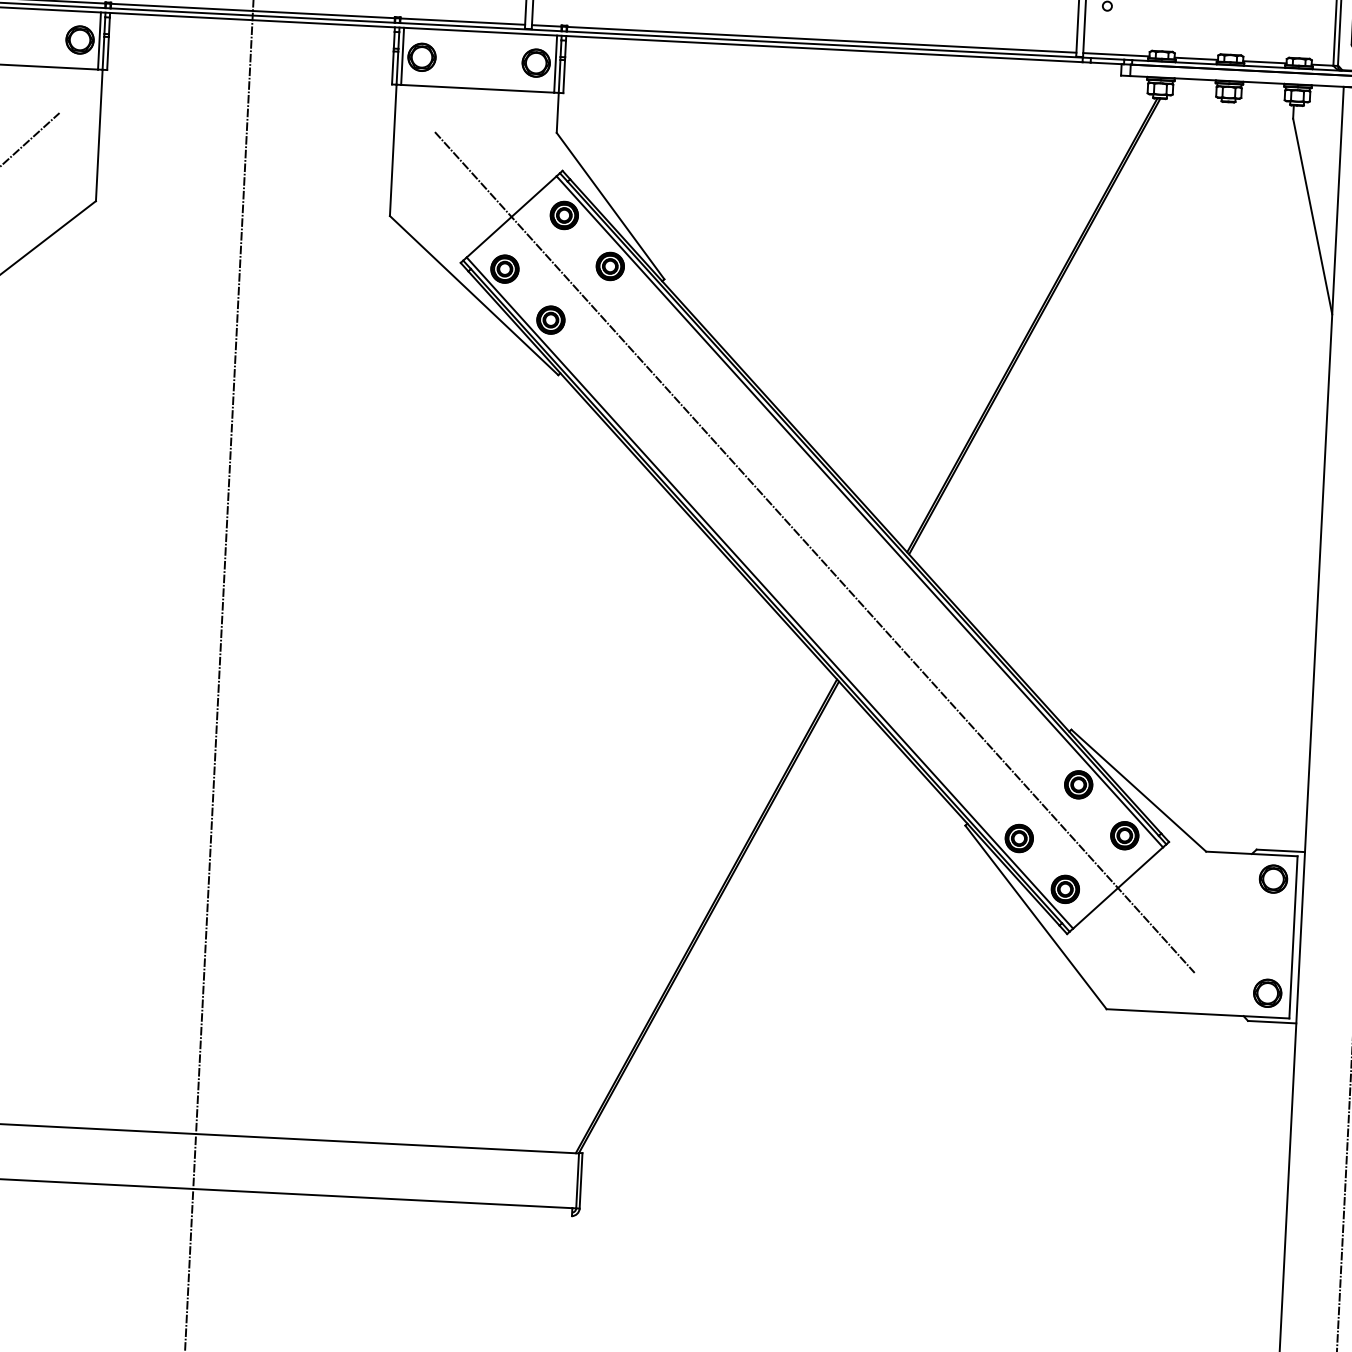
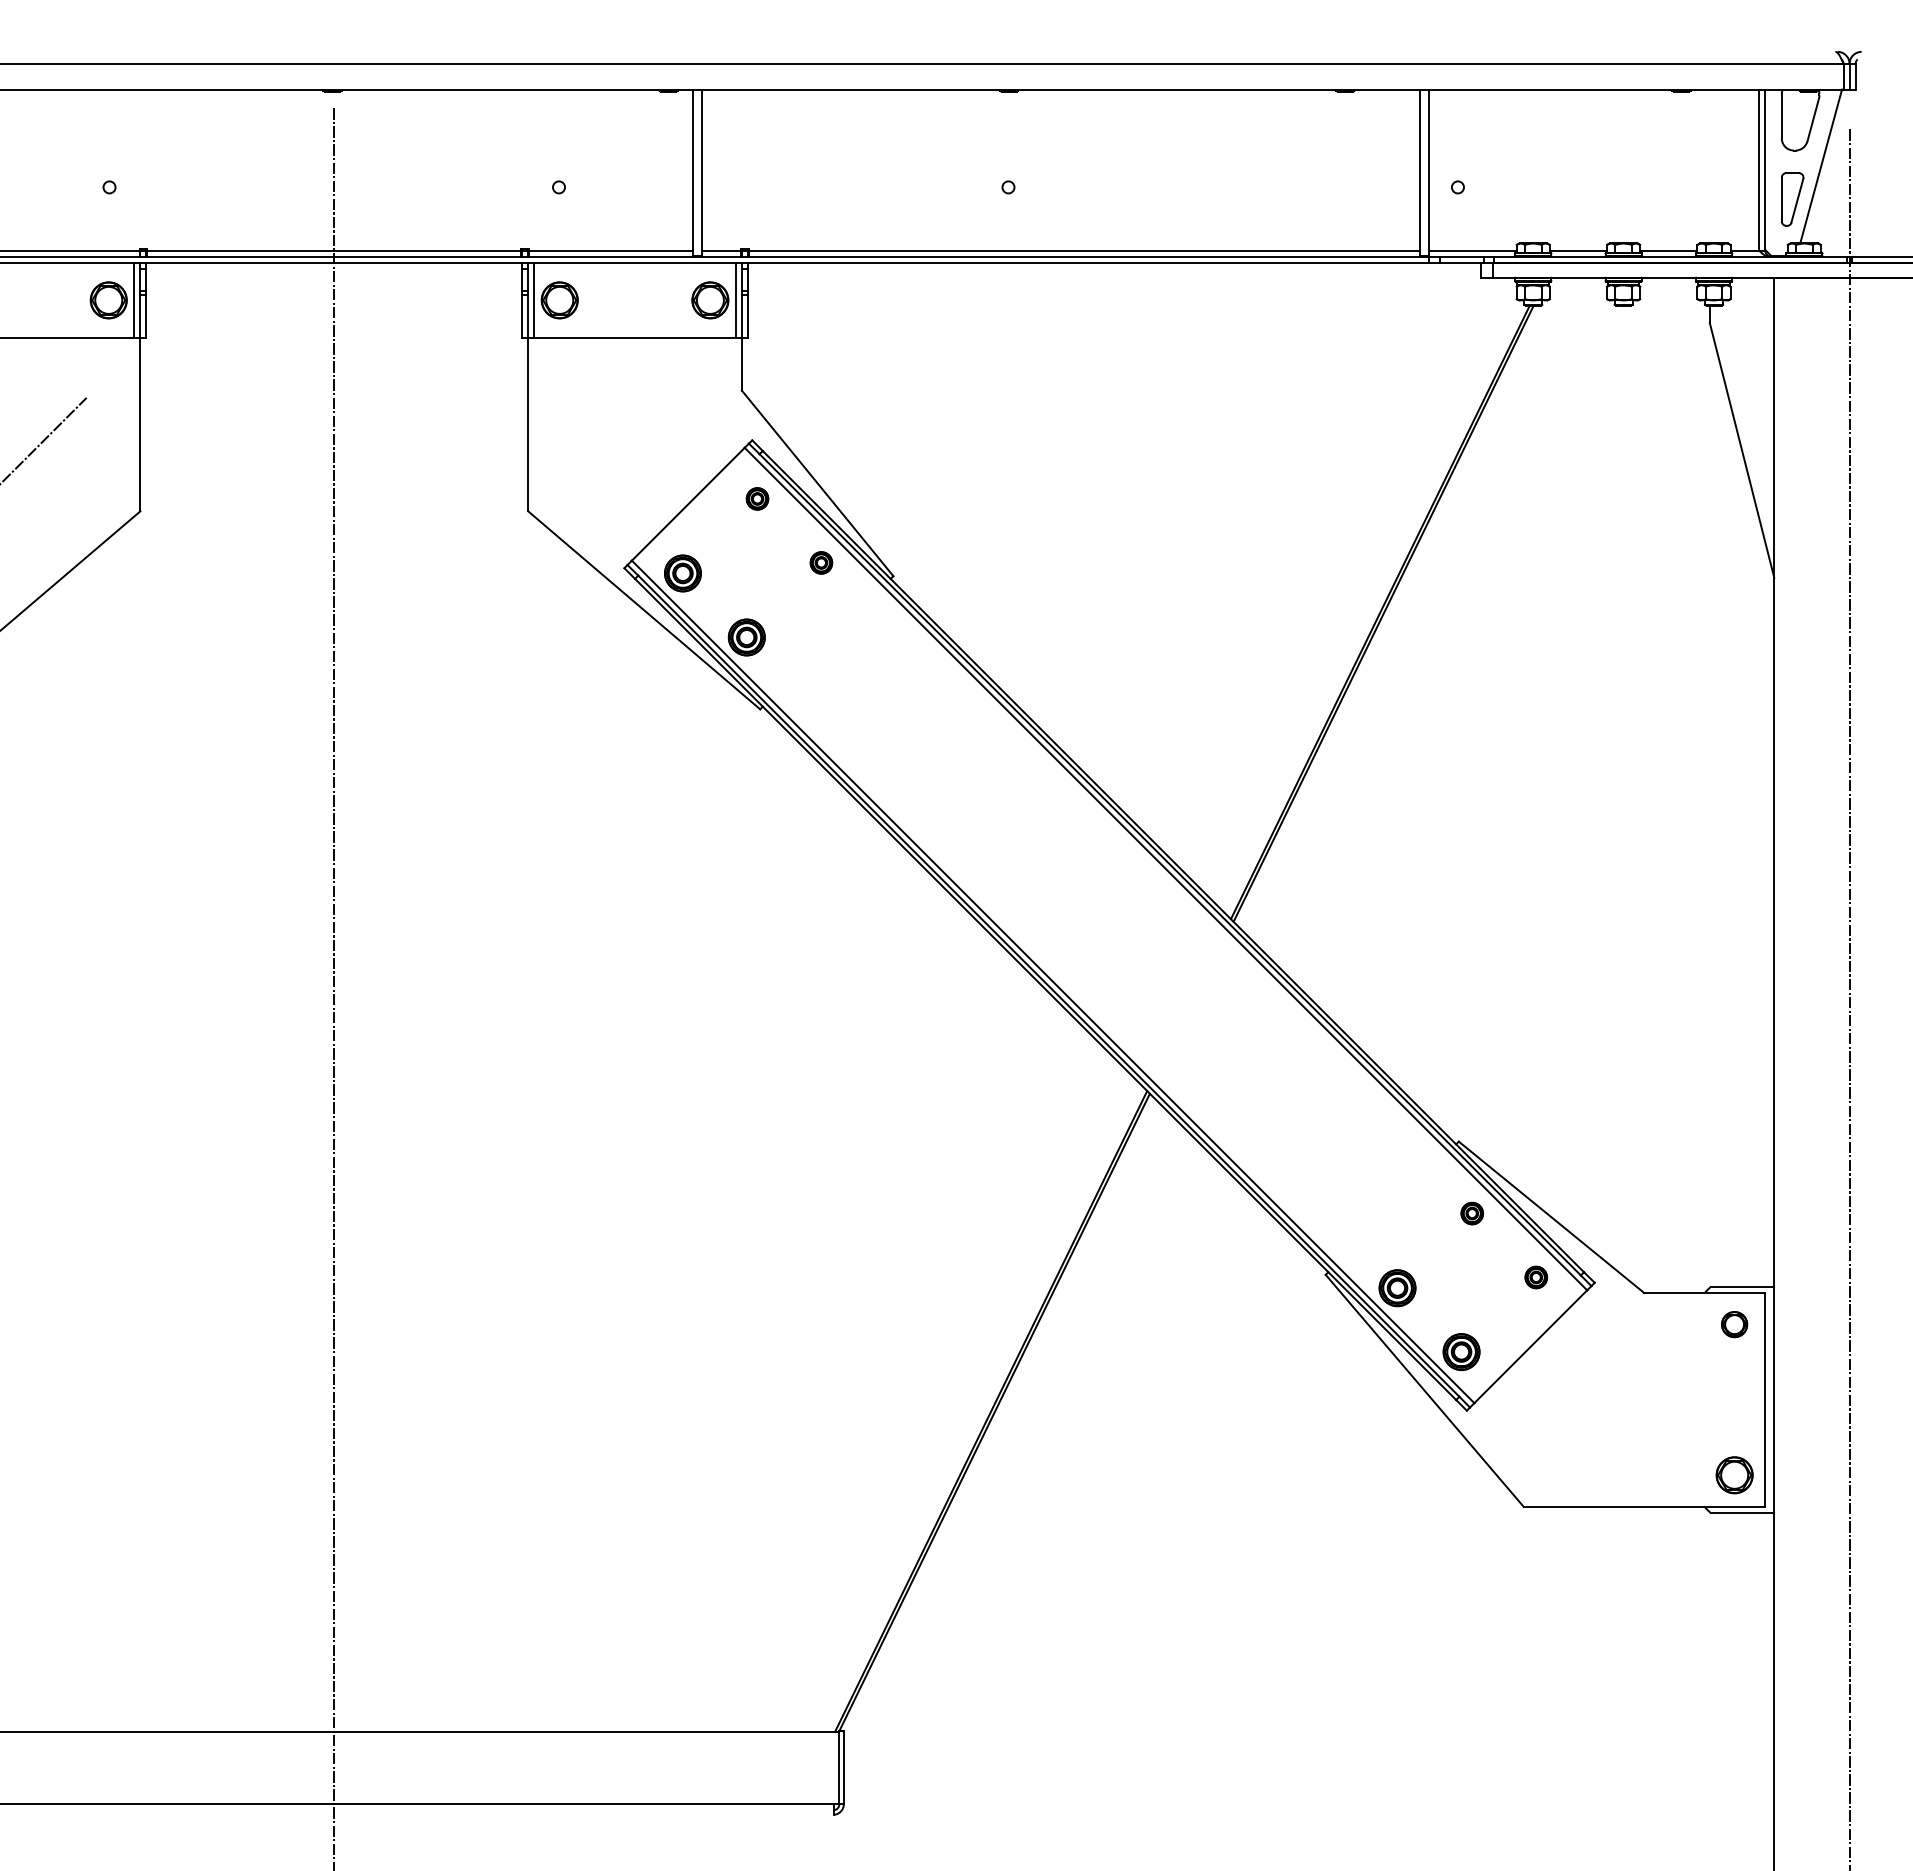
part: (564, 215) -> (757, 498), size x0.6
part: (610, 266) -> (821, 562), size x0.6
line: (814, 552) -> (1109, 925), removed
part: (1079, 784) -> (1472, 1213), size x0.6
part: (1125, 835) -> (1536, 1277), size x0.6
part: (1273, 878) -> (1734, 1324), size x0.7

